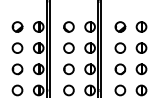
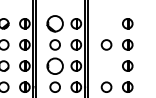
part: (68, 26) -> (54, 23), size x1.6
part: (120, 26) -> (106, 23), removed
circle: (68, 68) -> (54, 65), size x1.6
part: (120, 69) -> (106, 66), removed

